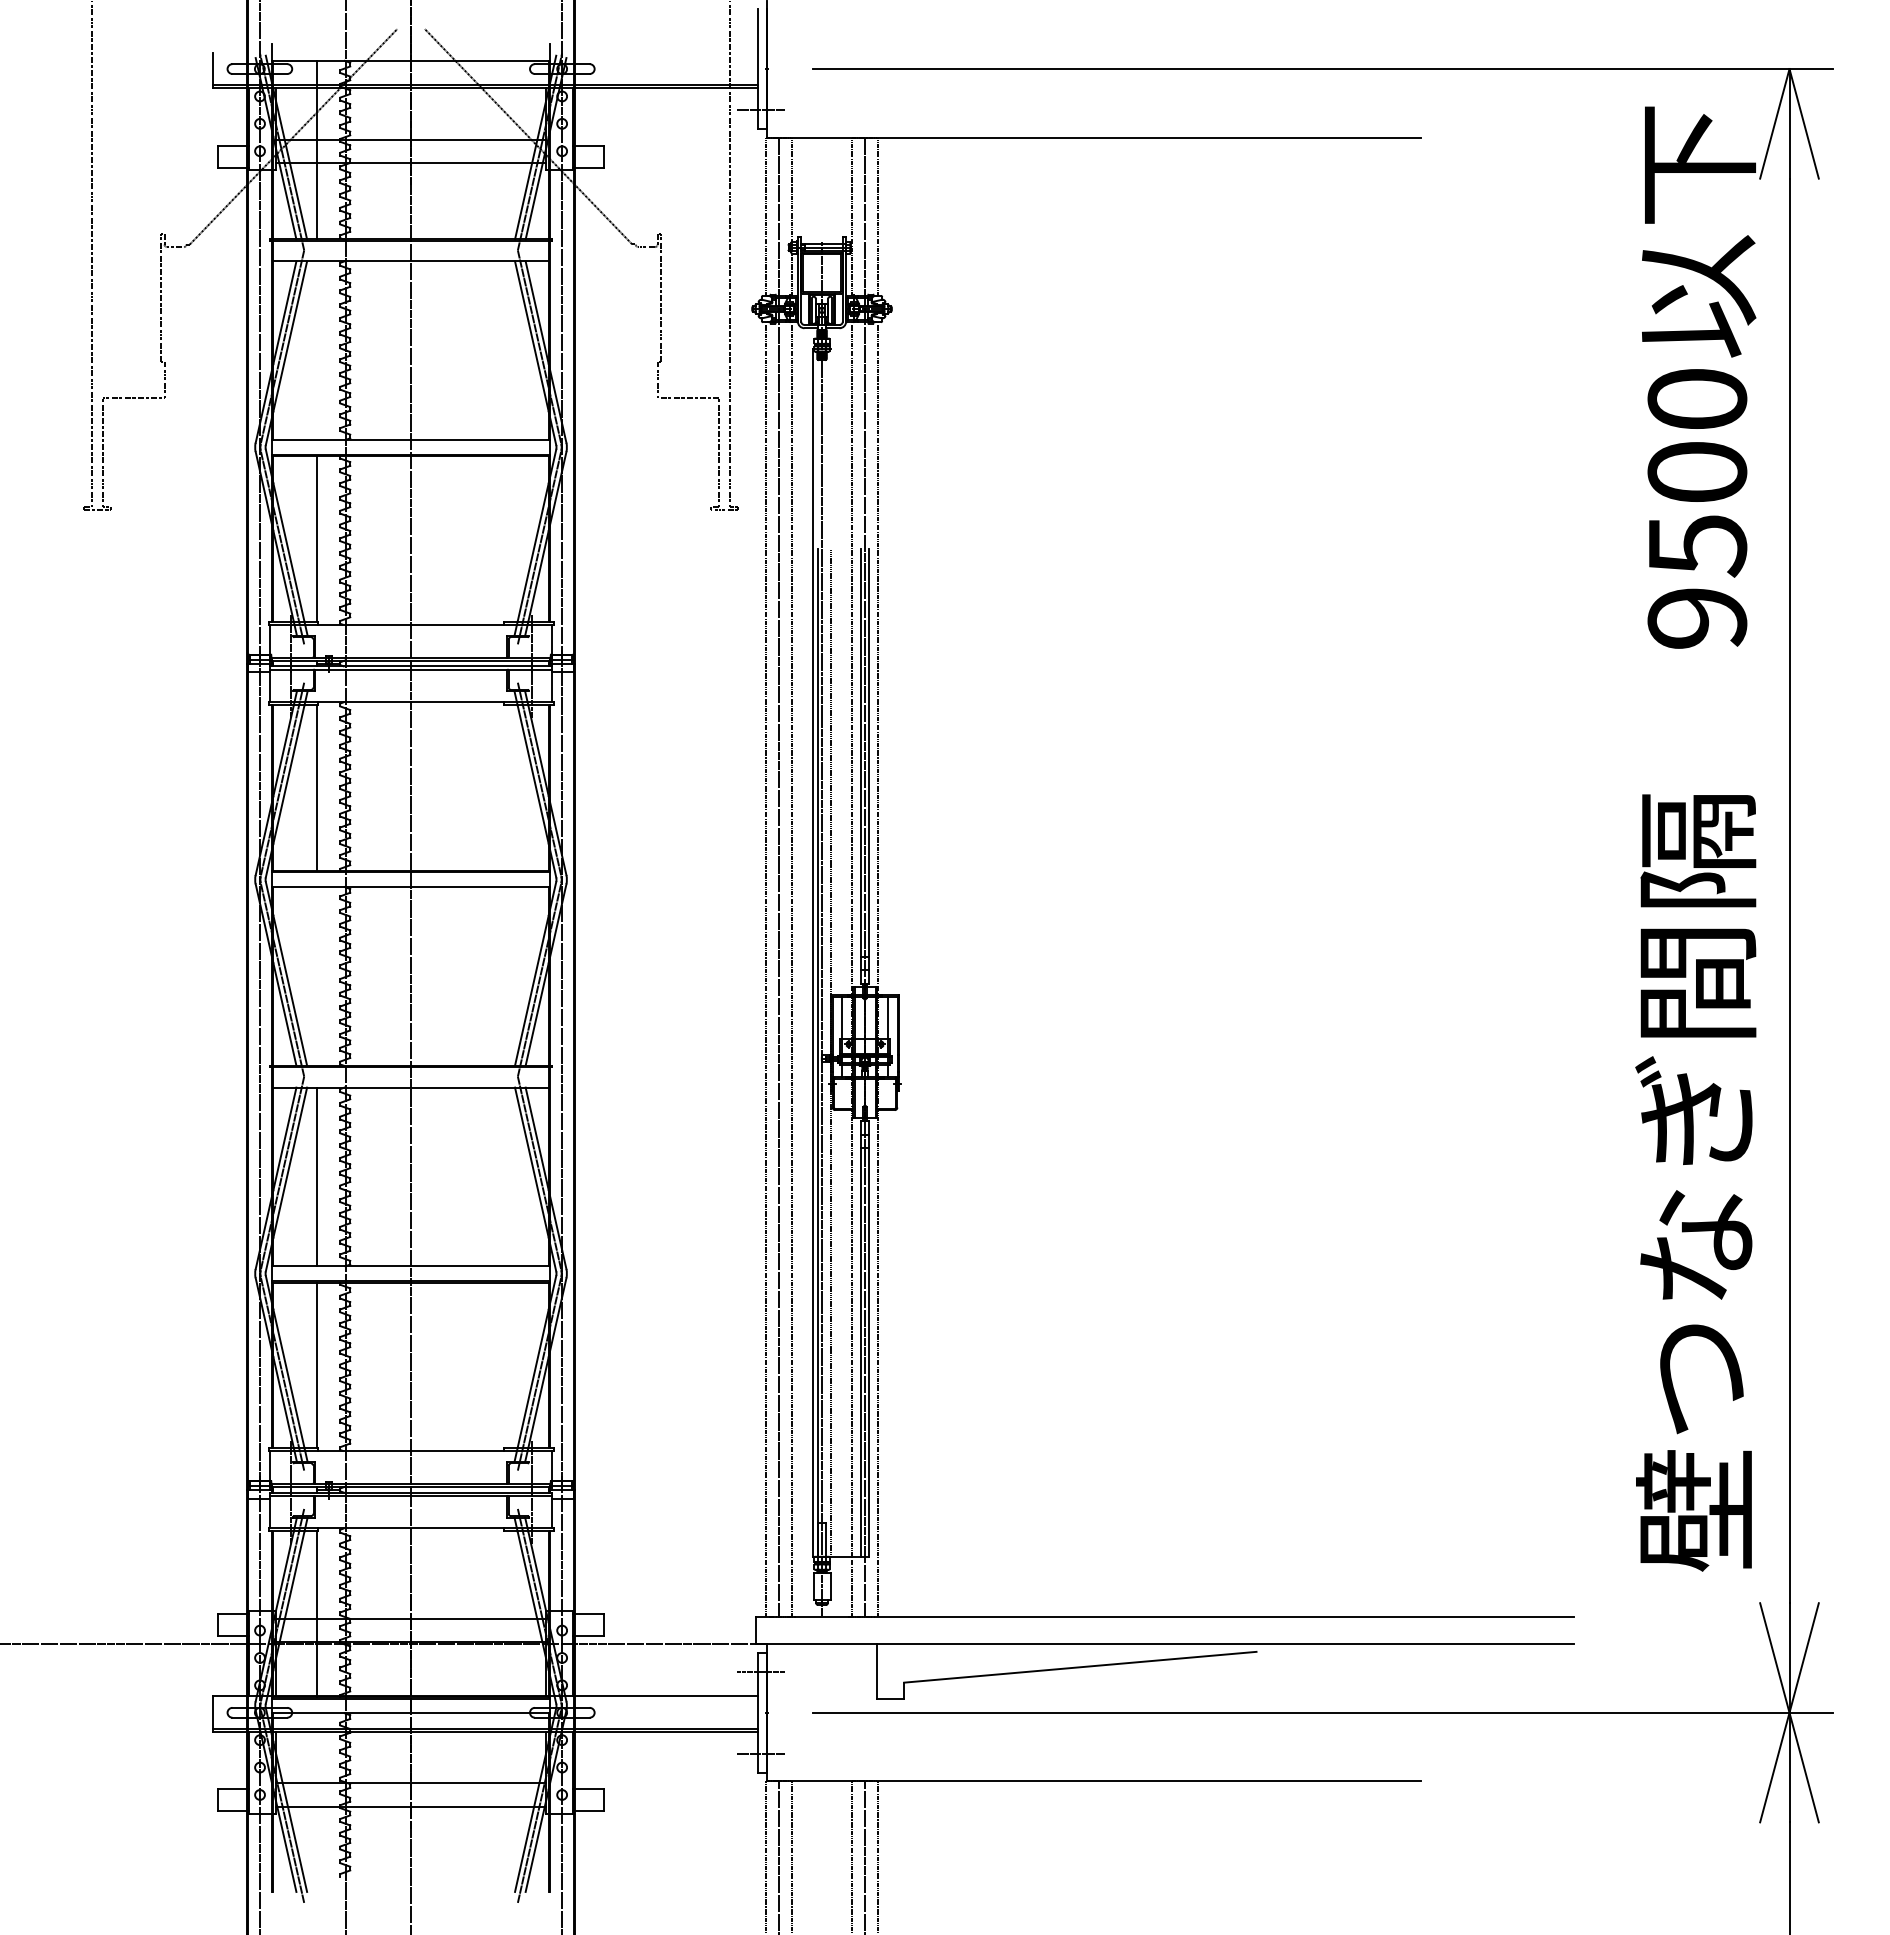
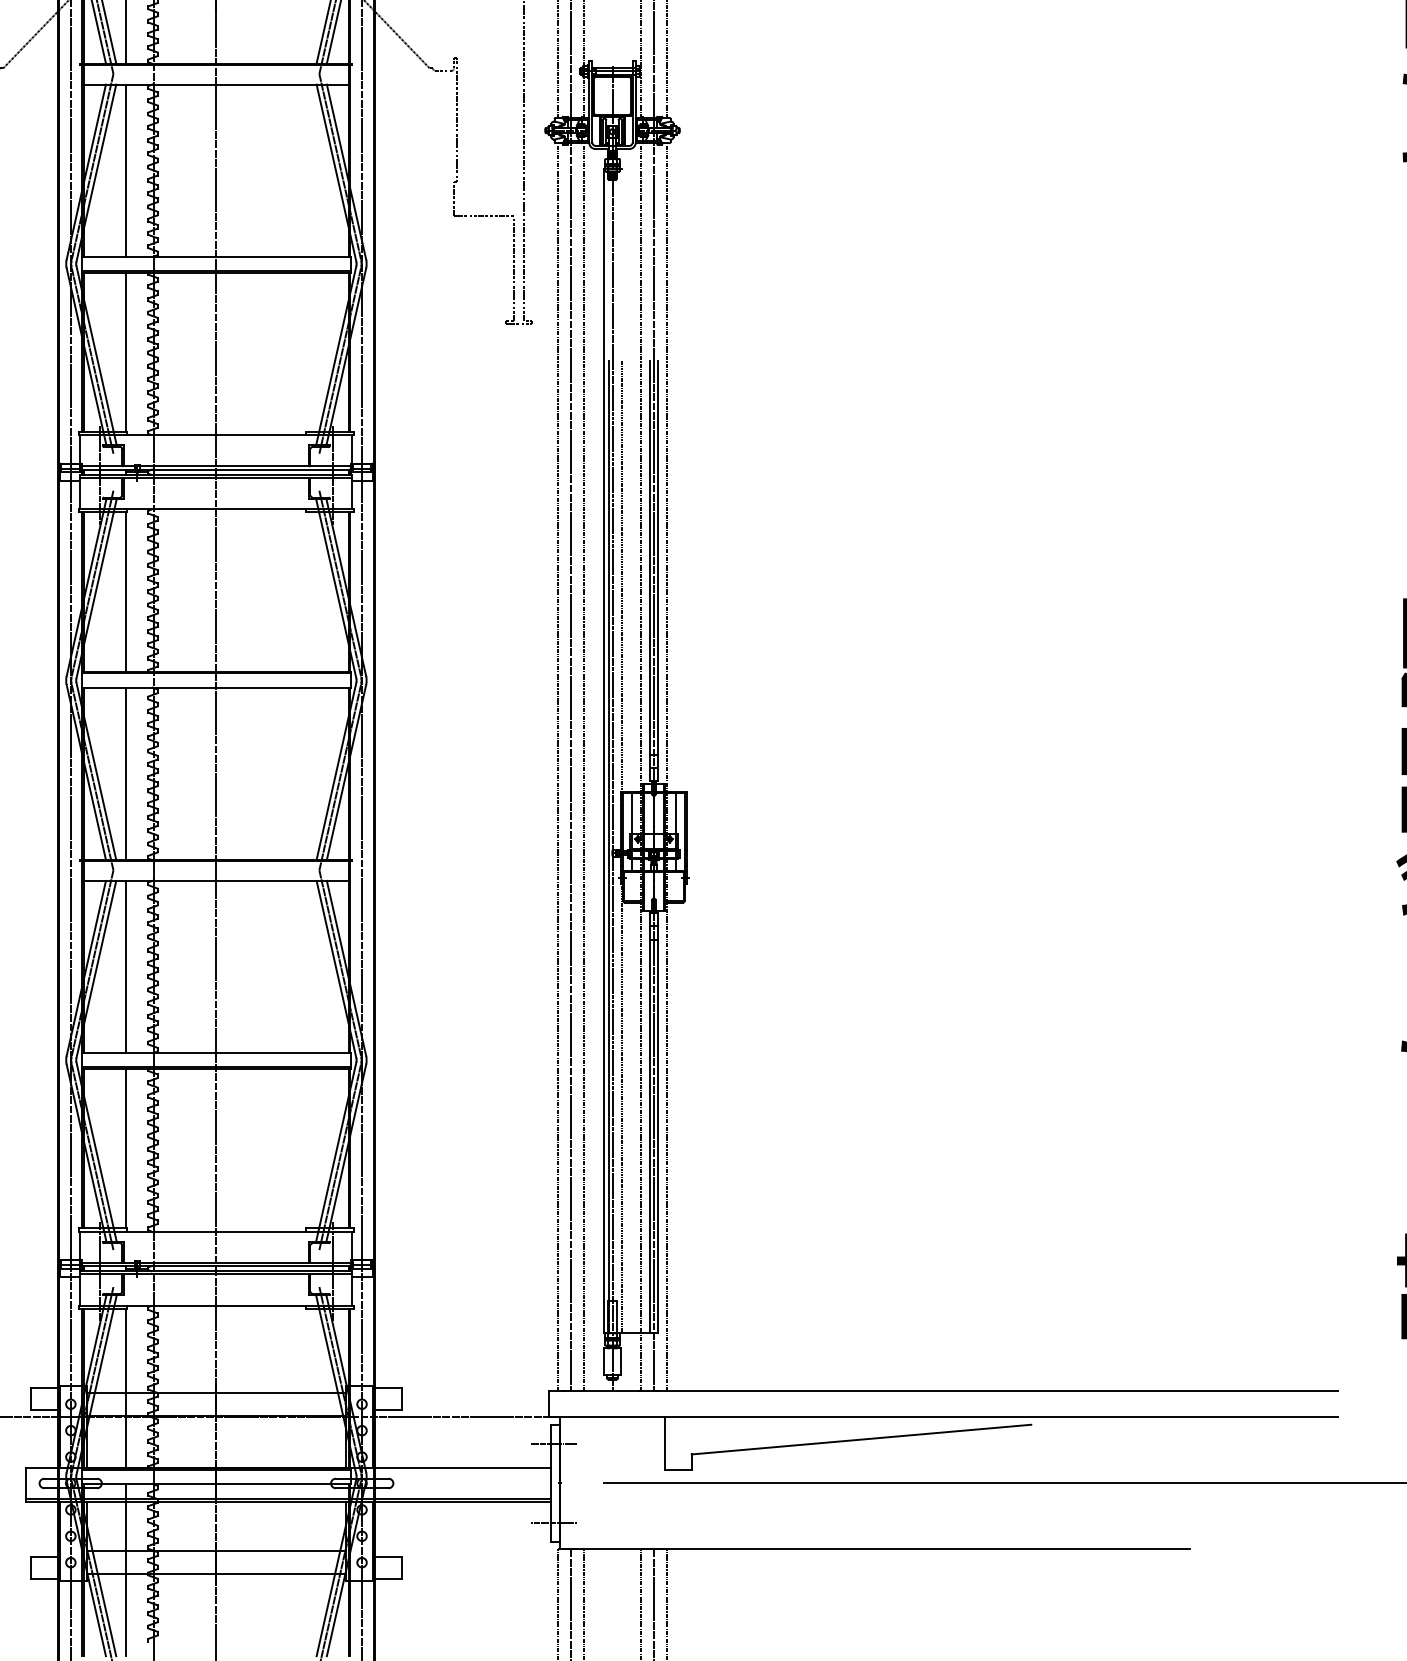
line: (317, 350) -> (126, 170), added
line: (317, 976) -> (126, 773), added
line: (317, 1802) -> (126, 1569), added

